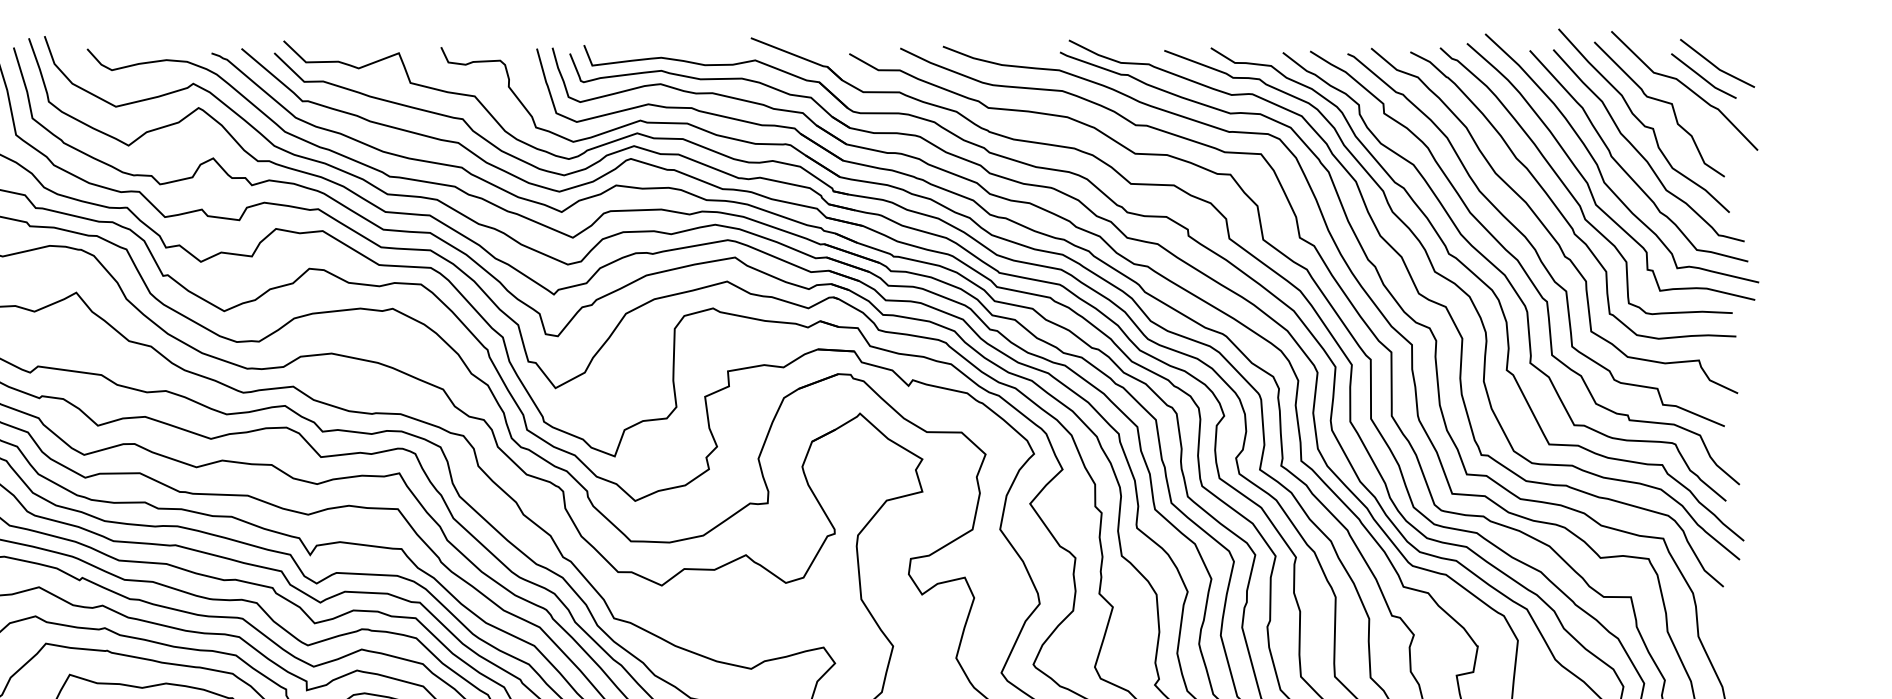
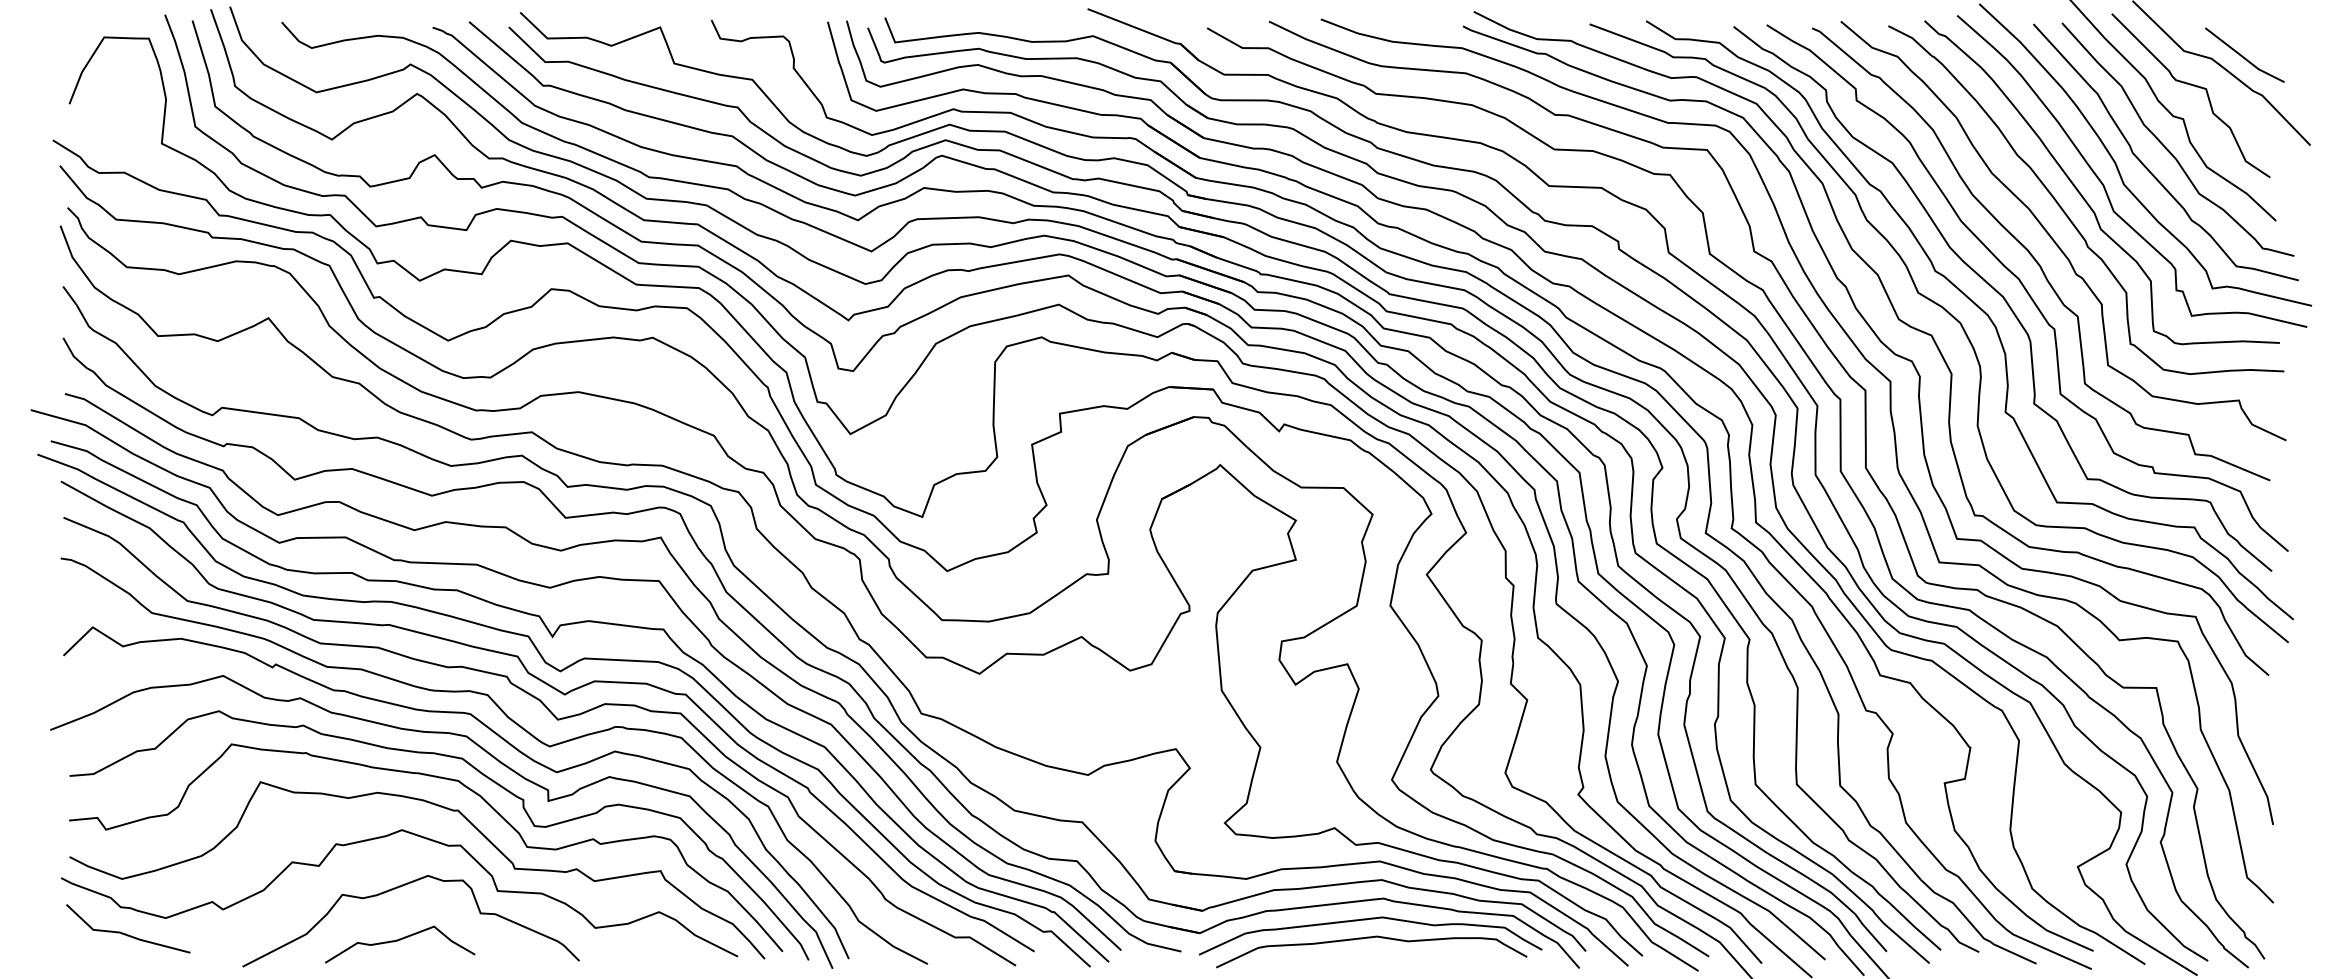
line: (1715, 64) -> (2258, 41), removed

